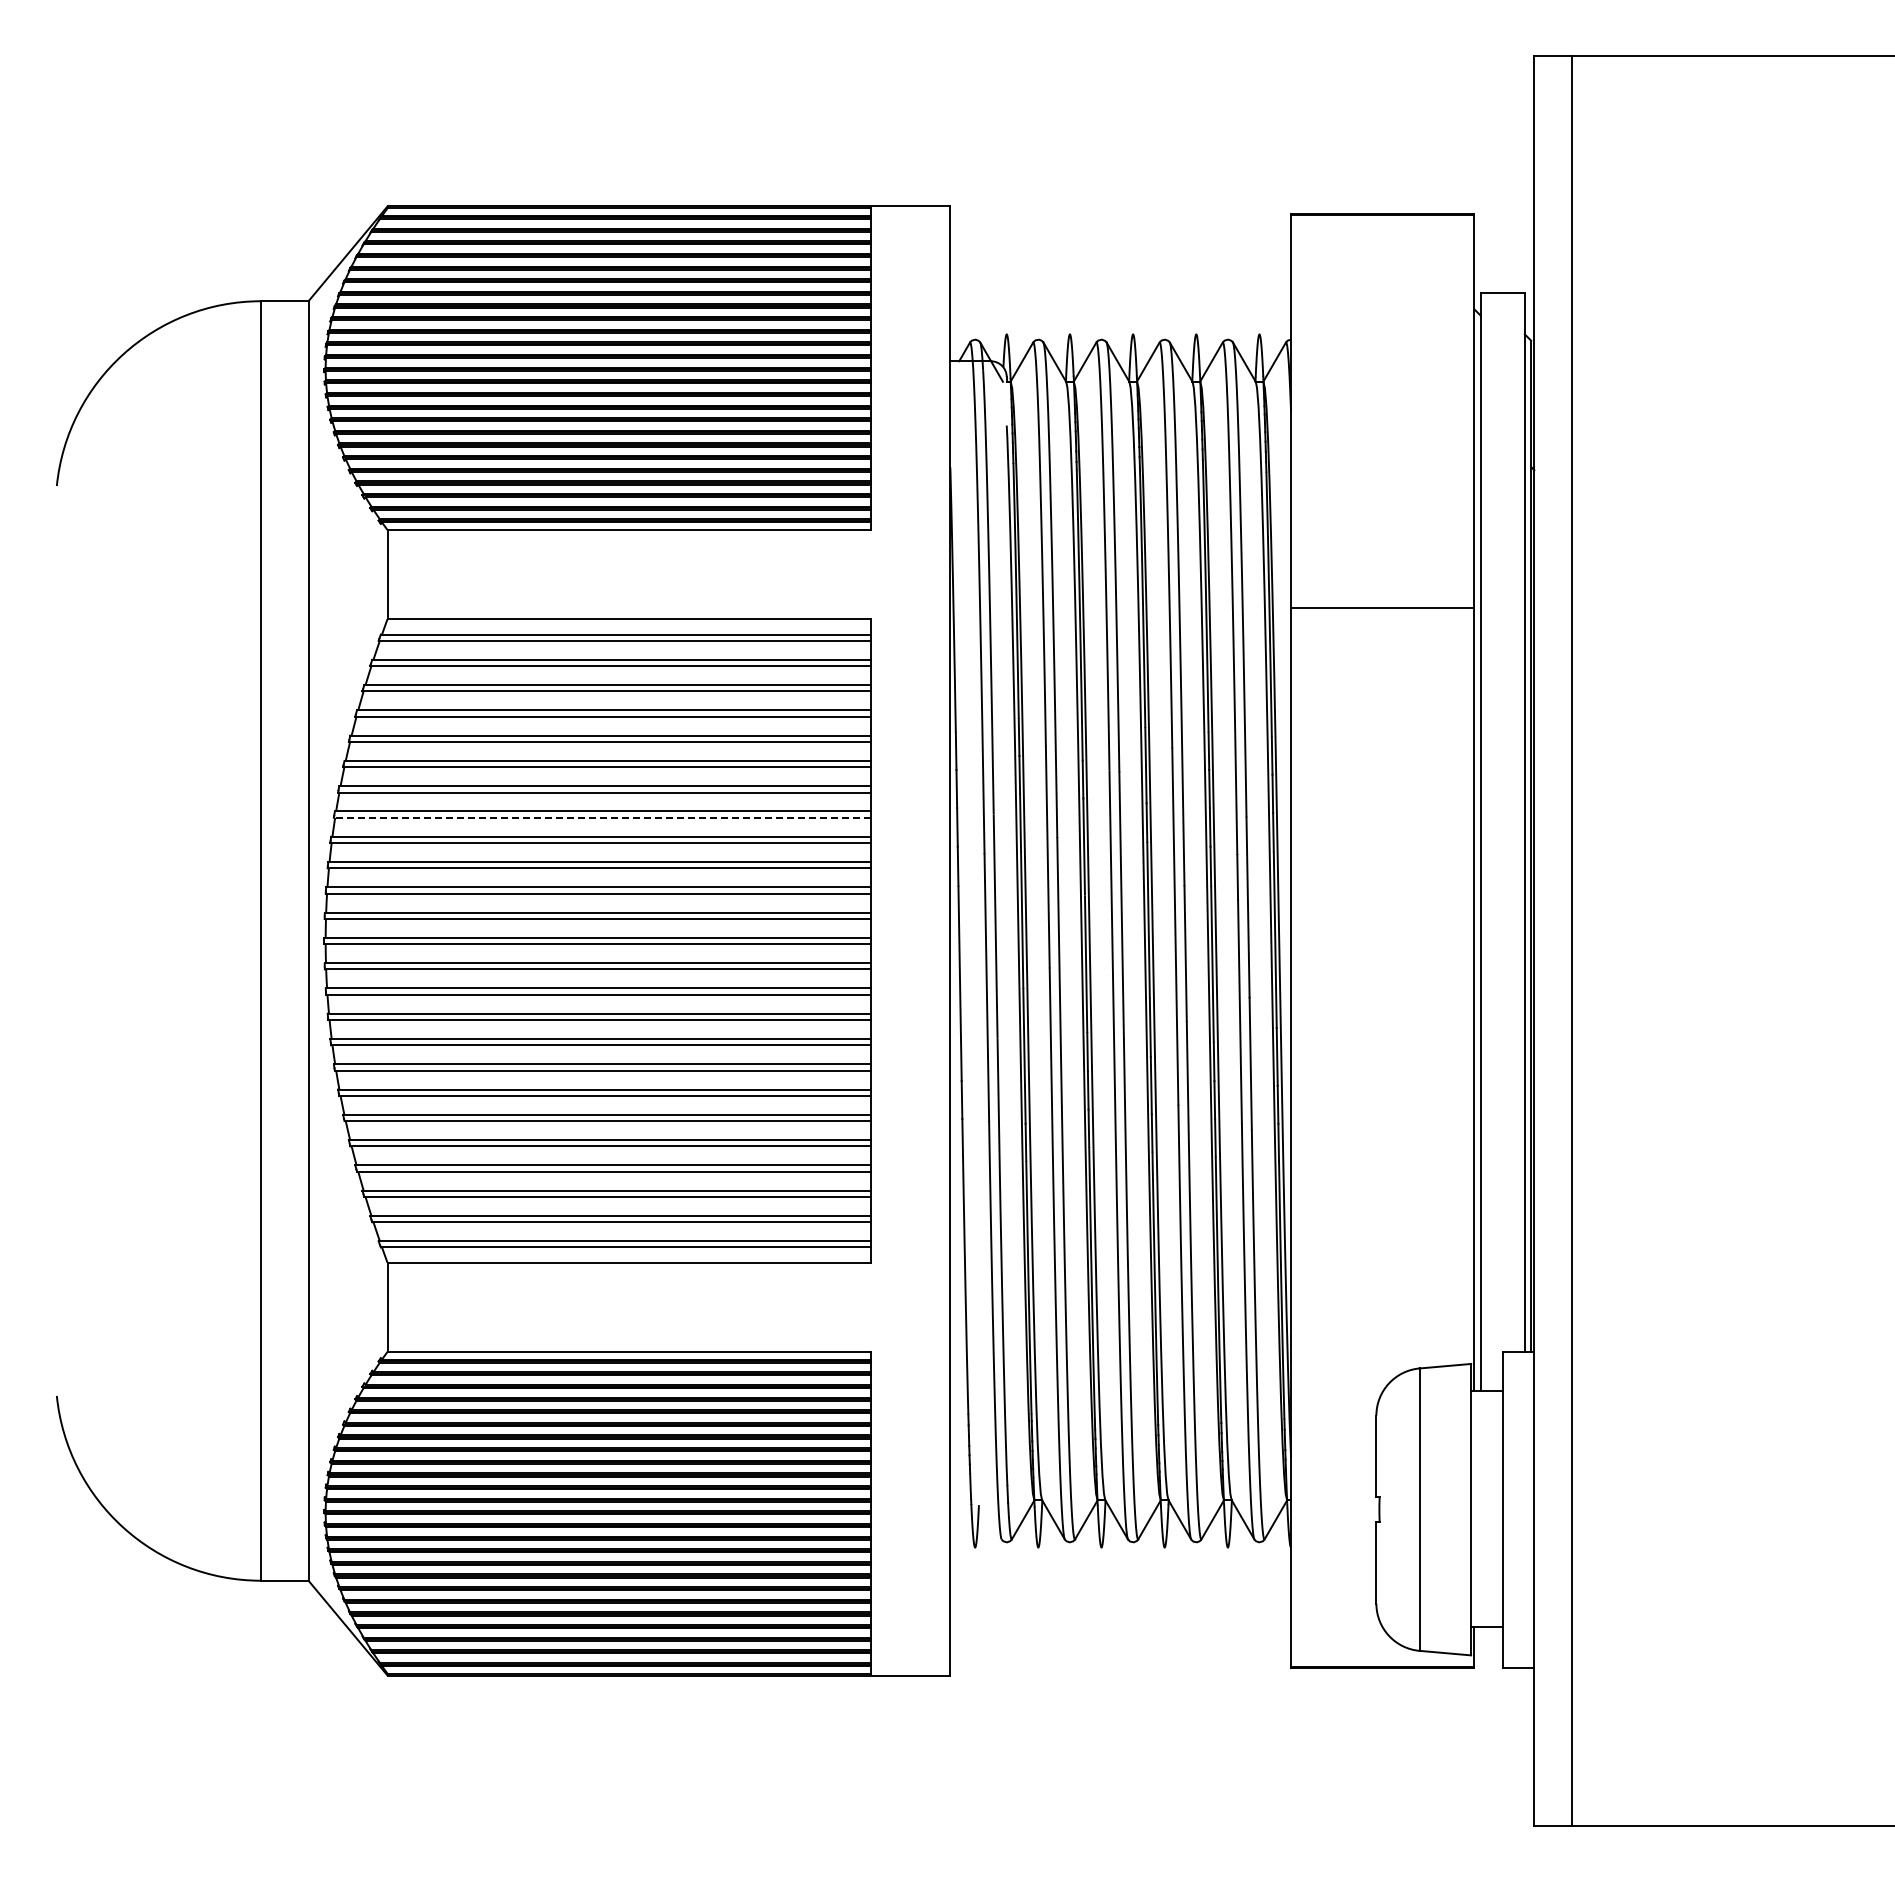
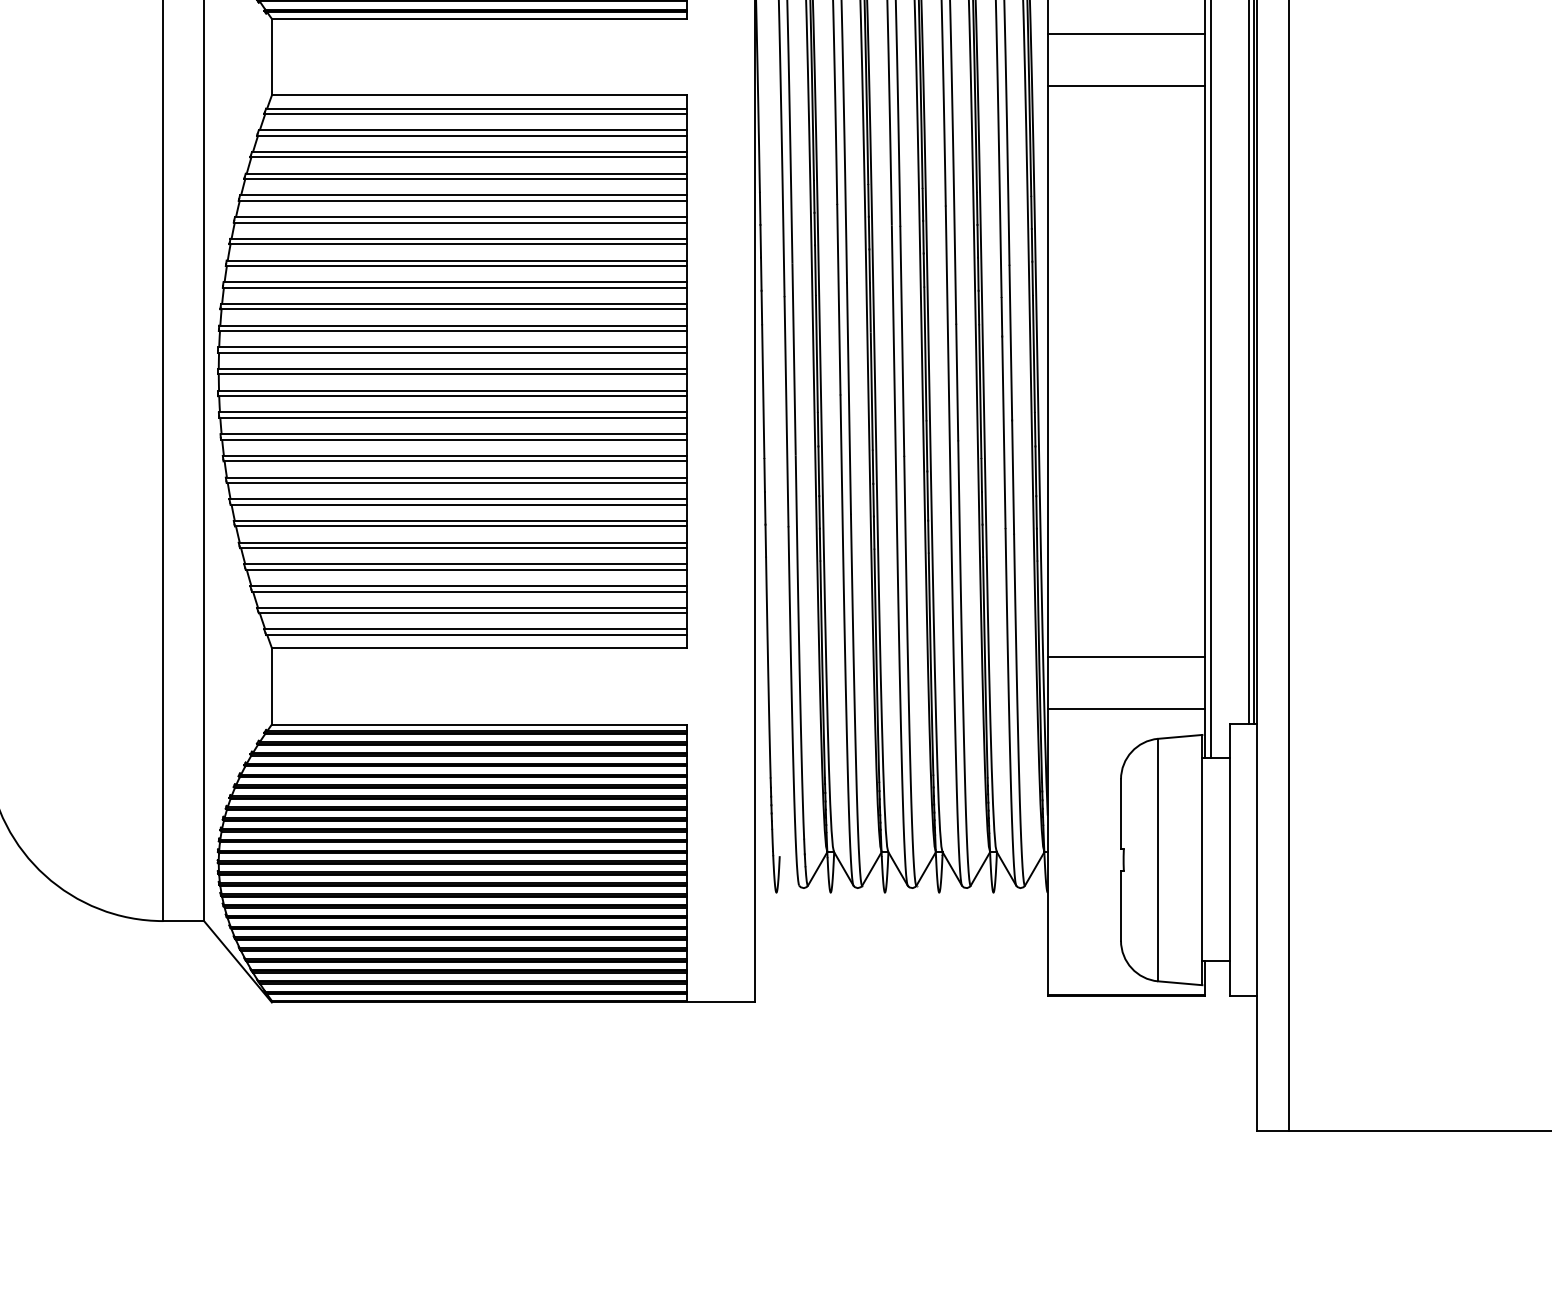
line: (1382, 547) -> (1126, 33), added
line: (602, 817) -> (456, 265), dashed -> solid
line: (1382, 1273) -> (1126, 657), added
line: (1382, 1334) -> (1126, 709), added

